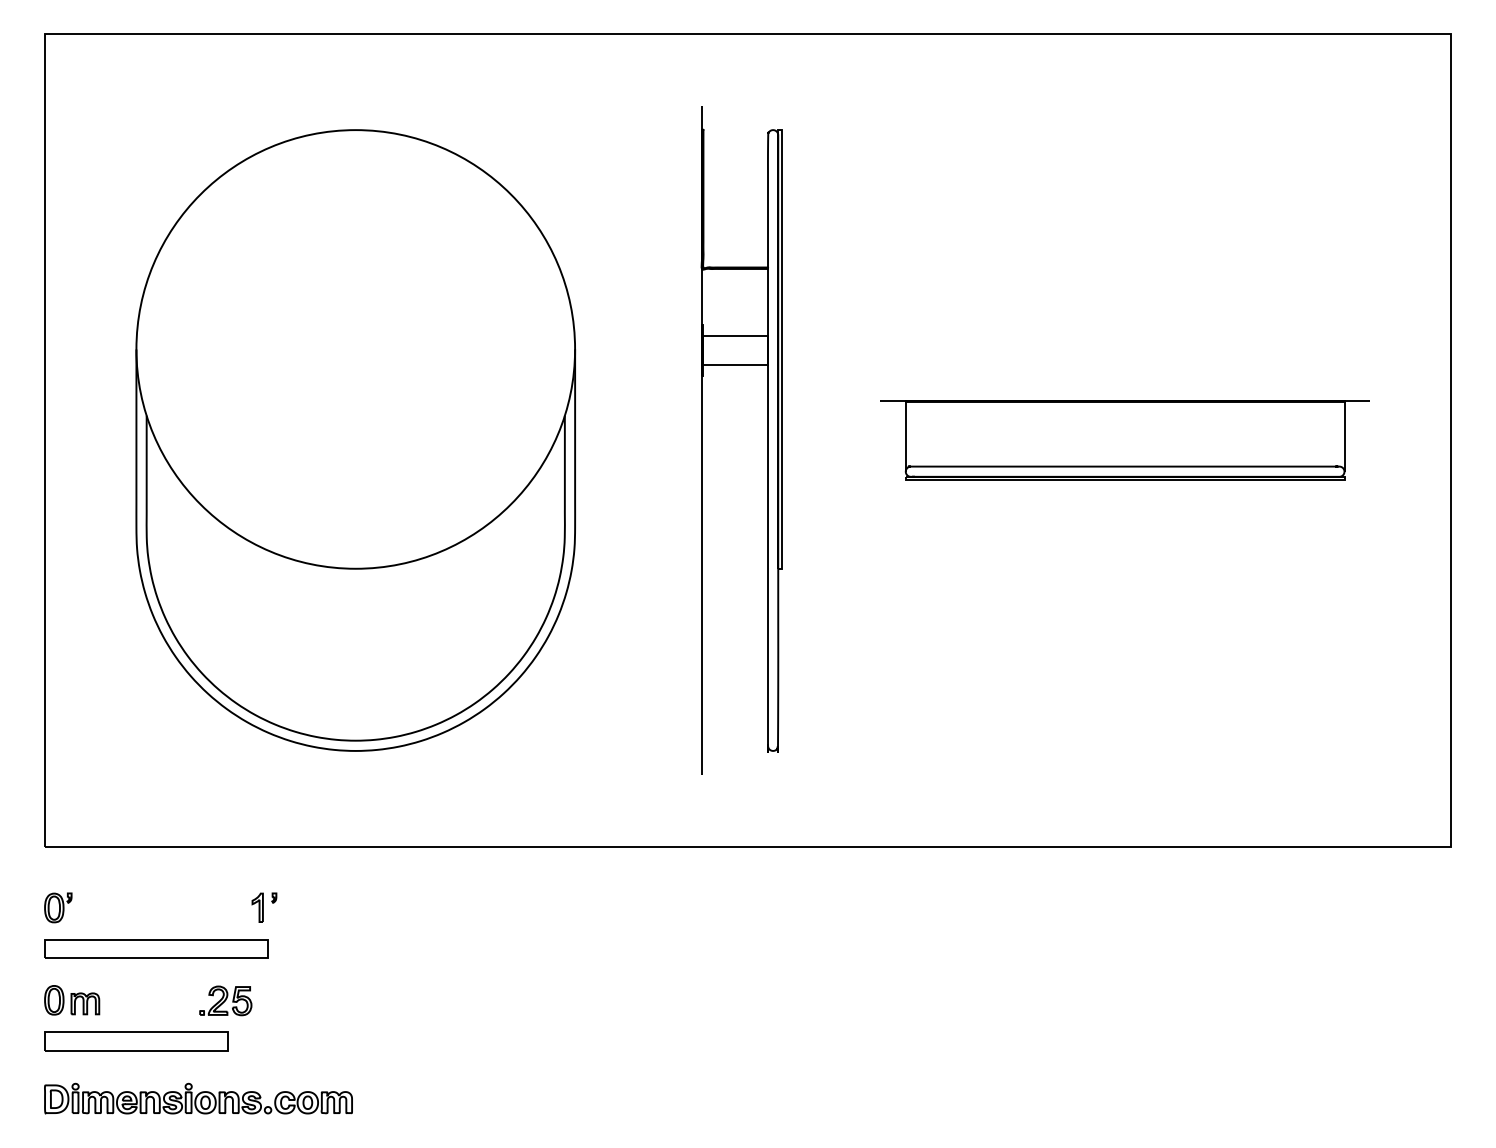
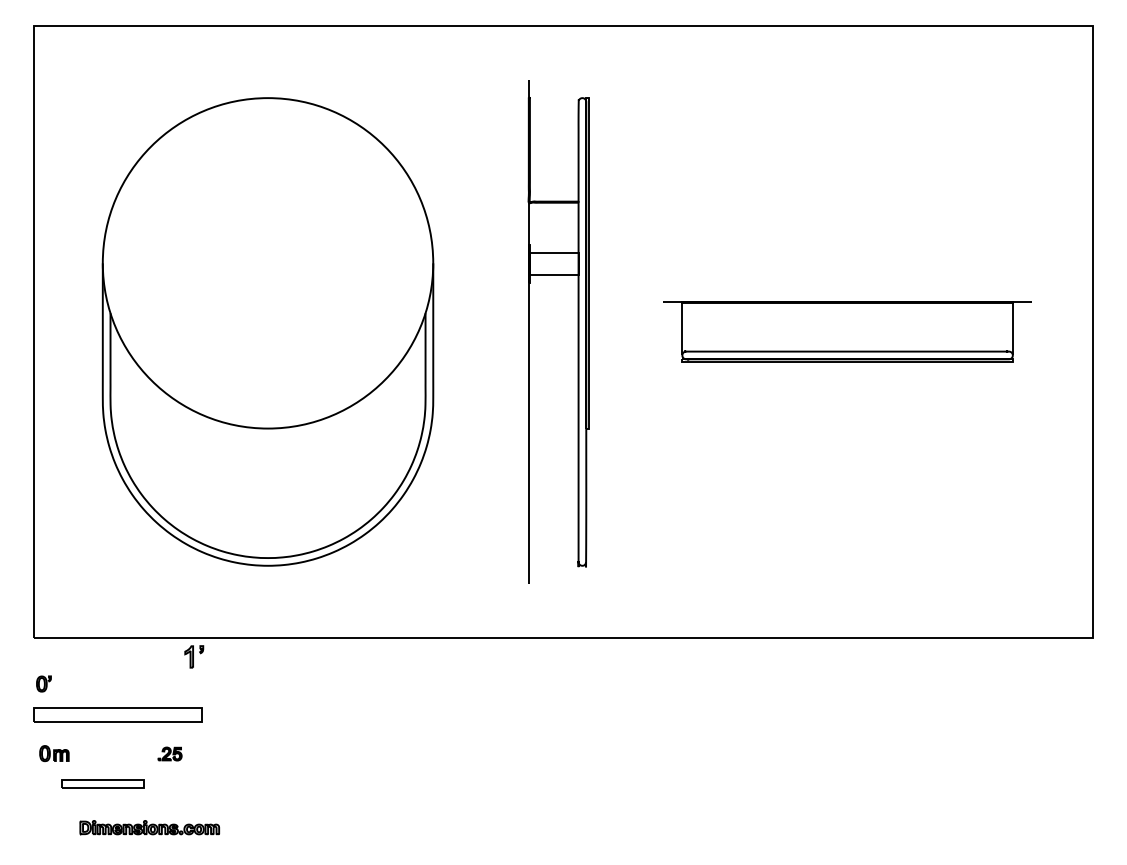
part: (57, 907) -> (43, 683), size x0.7
part: (264, 907) -> (194, 656), moved
part: (72, 1000) -> (54, 753), size x0.7
part: (224, 1000) -> (169, 753), size x0.6
part: (136, 1039) -> (102, 783), size x0.6
part: (198, 1098) -> (149, 827), size x0.6

